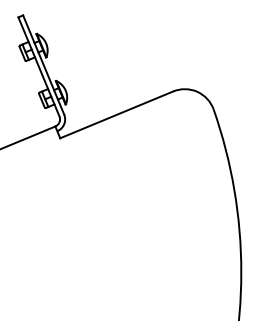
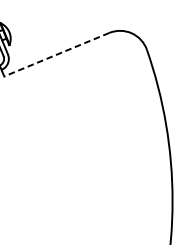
line: (116, 115) -> (56, 55), solid -> dashed

